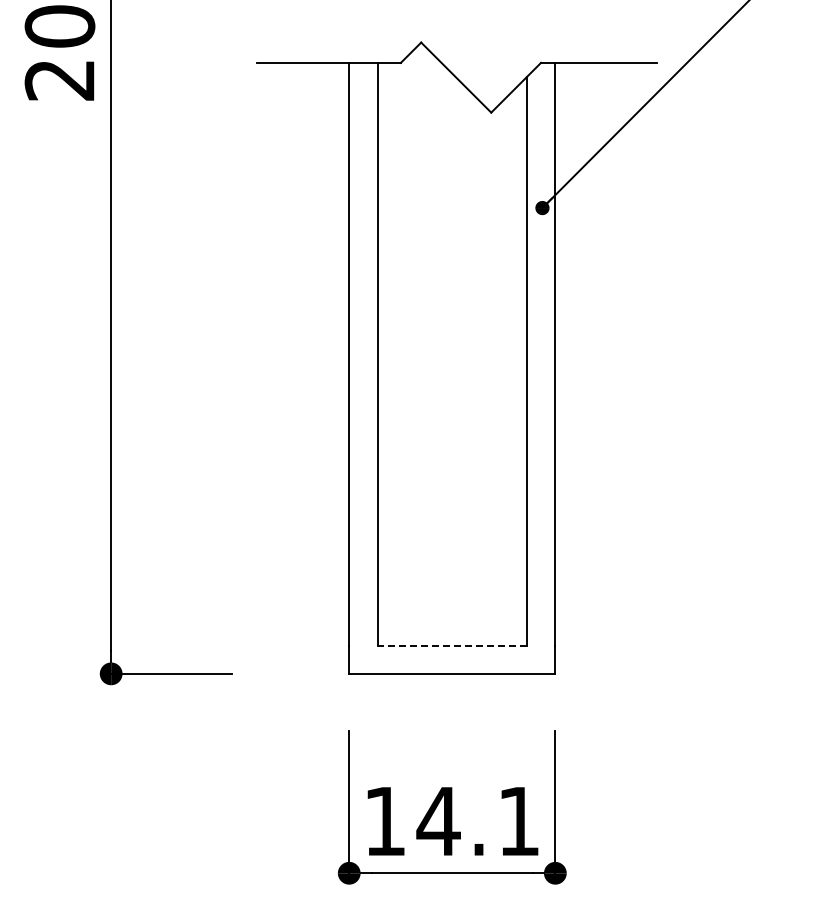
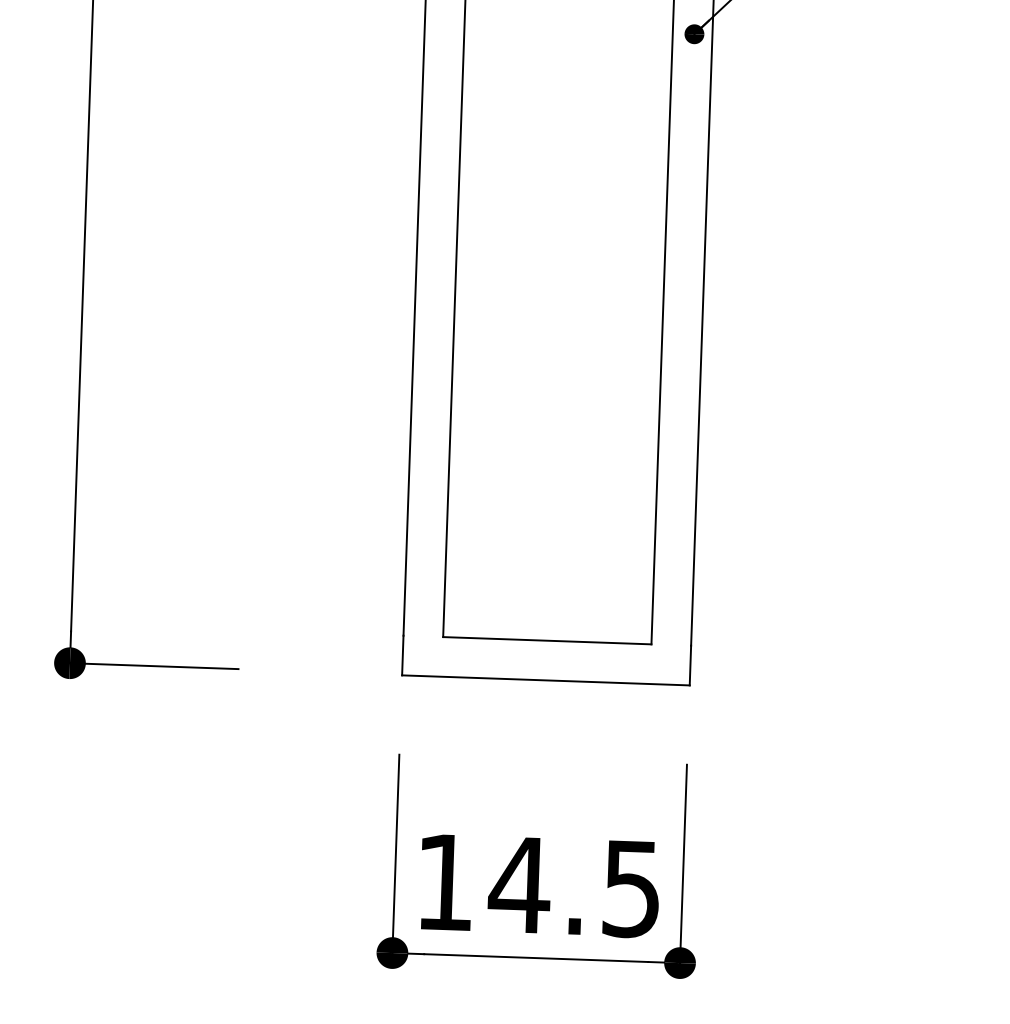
line: (452, 645) -> (547, 640), dashed -> solid
text: (518, 821) -> (631, 889), 14.1 -> 14.5

